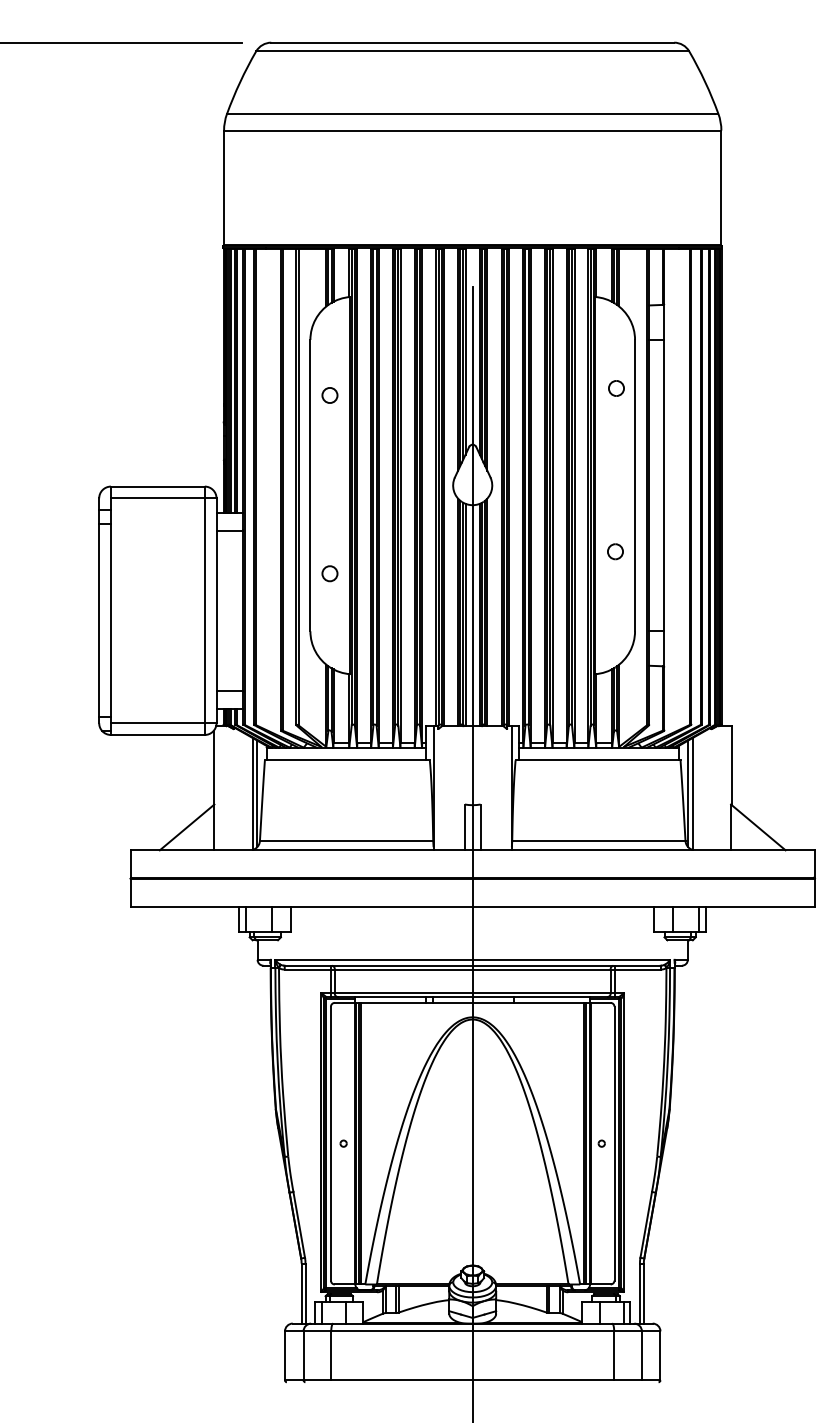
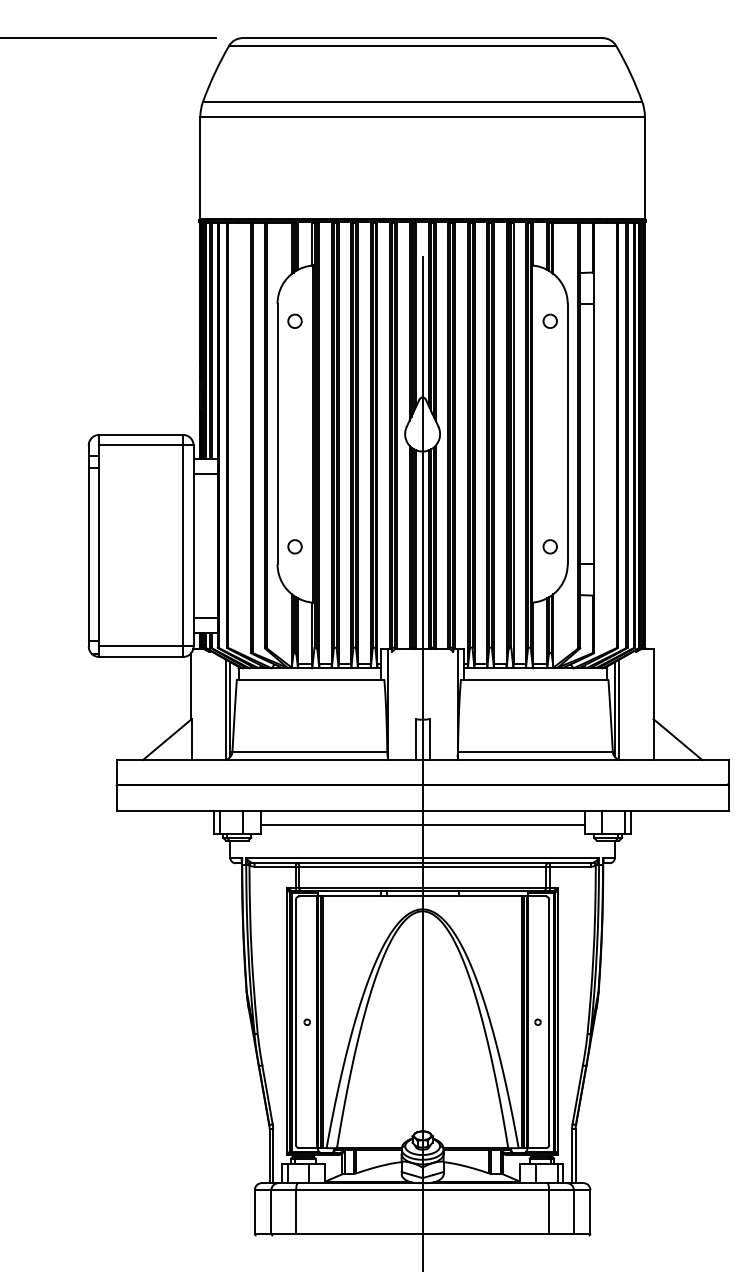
part: (616, 388) -> (550, 321), moved
part: (329, 395) -> (294, 321), moved
part: (615, 551) -> (550, 546), moved
part: (329, 573) -> (294, 546), moved
line: (472, 922) -> (422, 824), added

